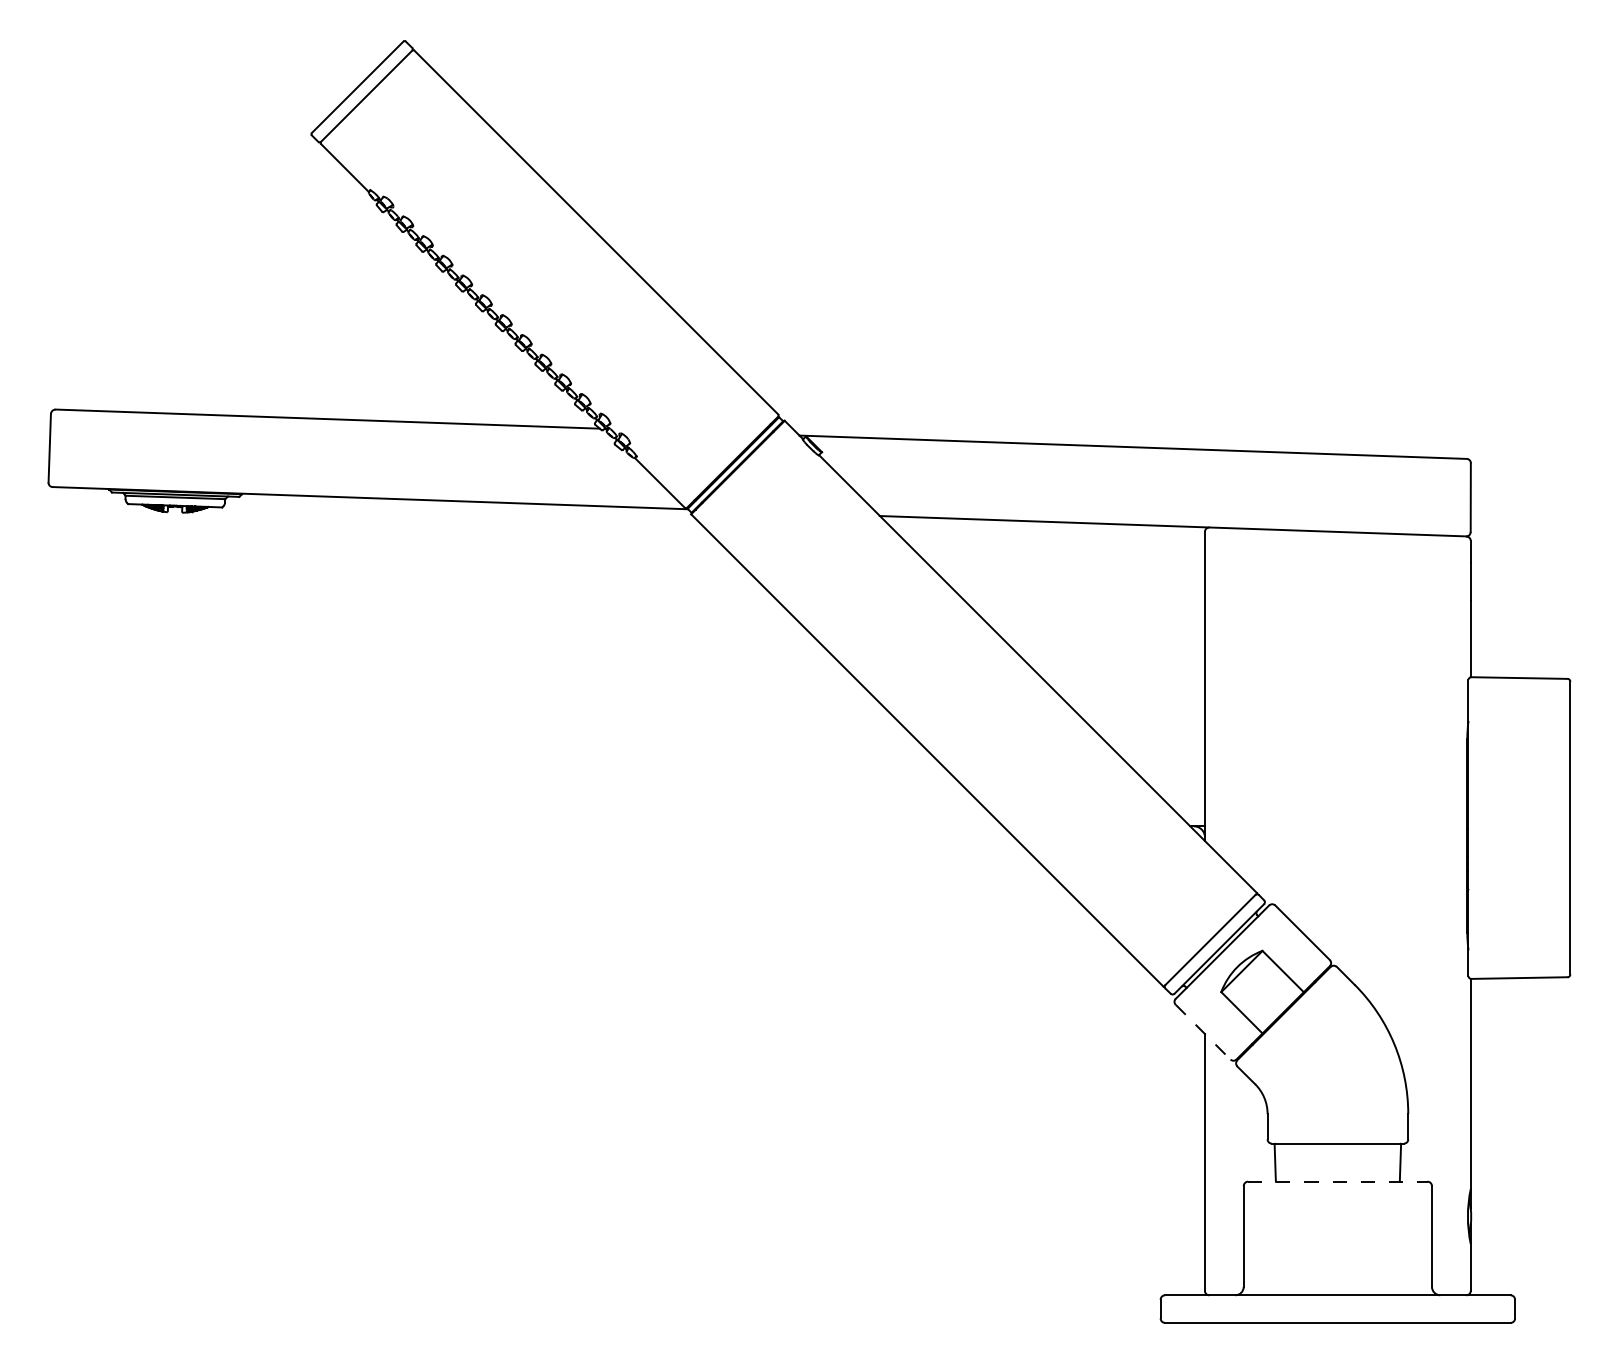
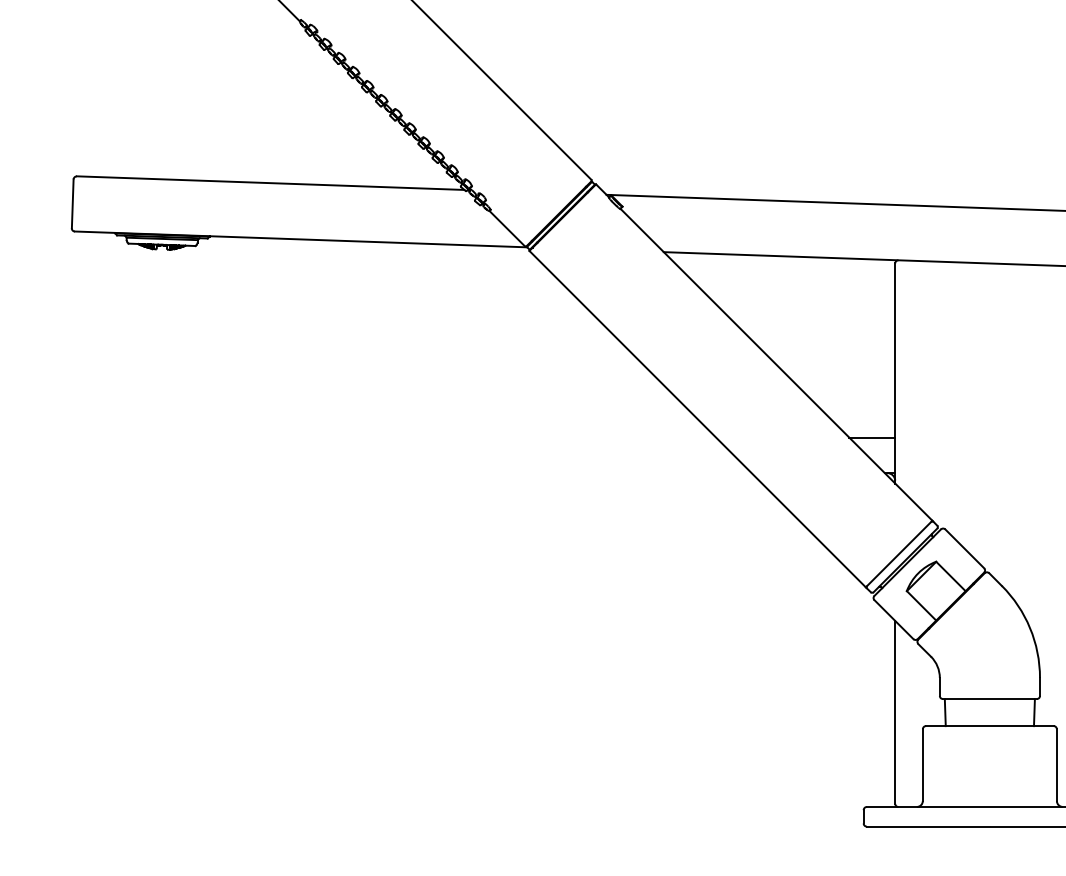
line: (1172, 776) -> (872, 437), added
line: (1203, 1032) -> (894, 619), dashed -> solid
line: (1337, 1181) -> (989, 725), dashed -> solid

